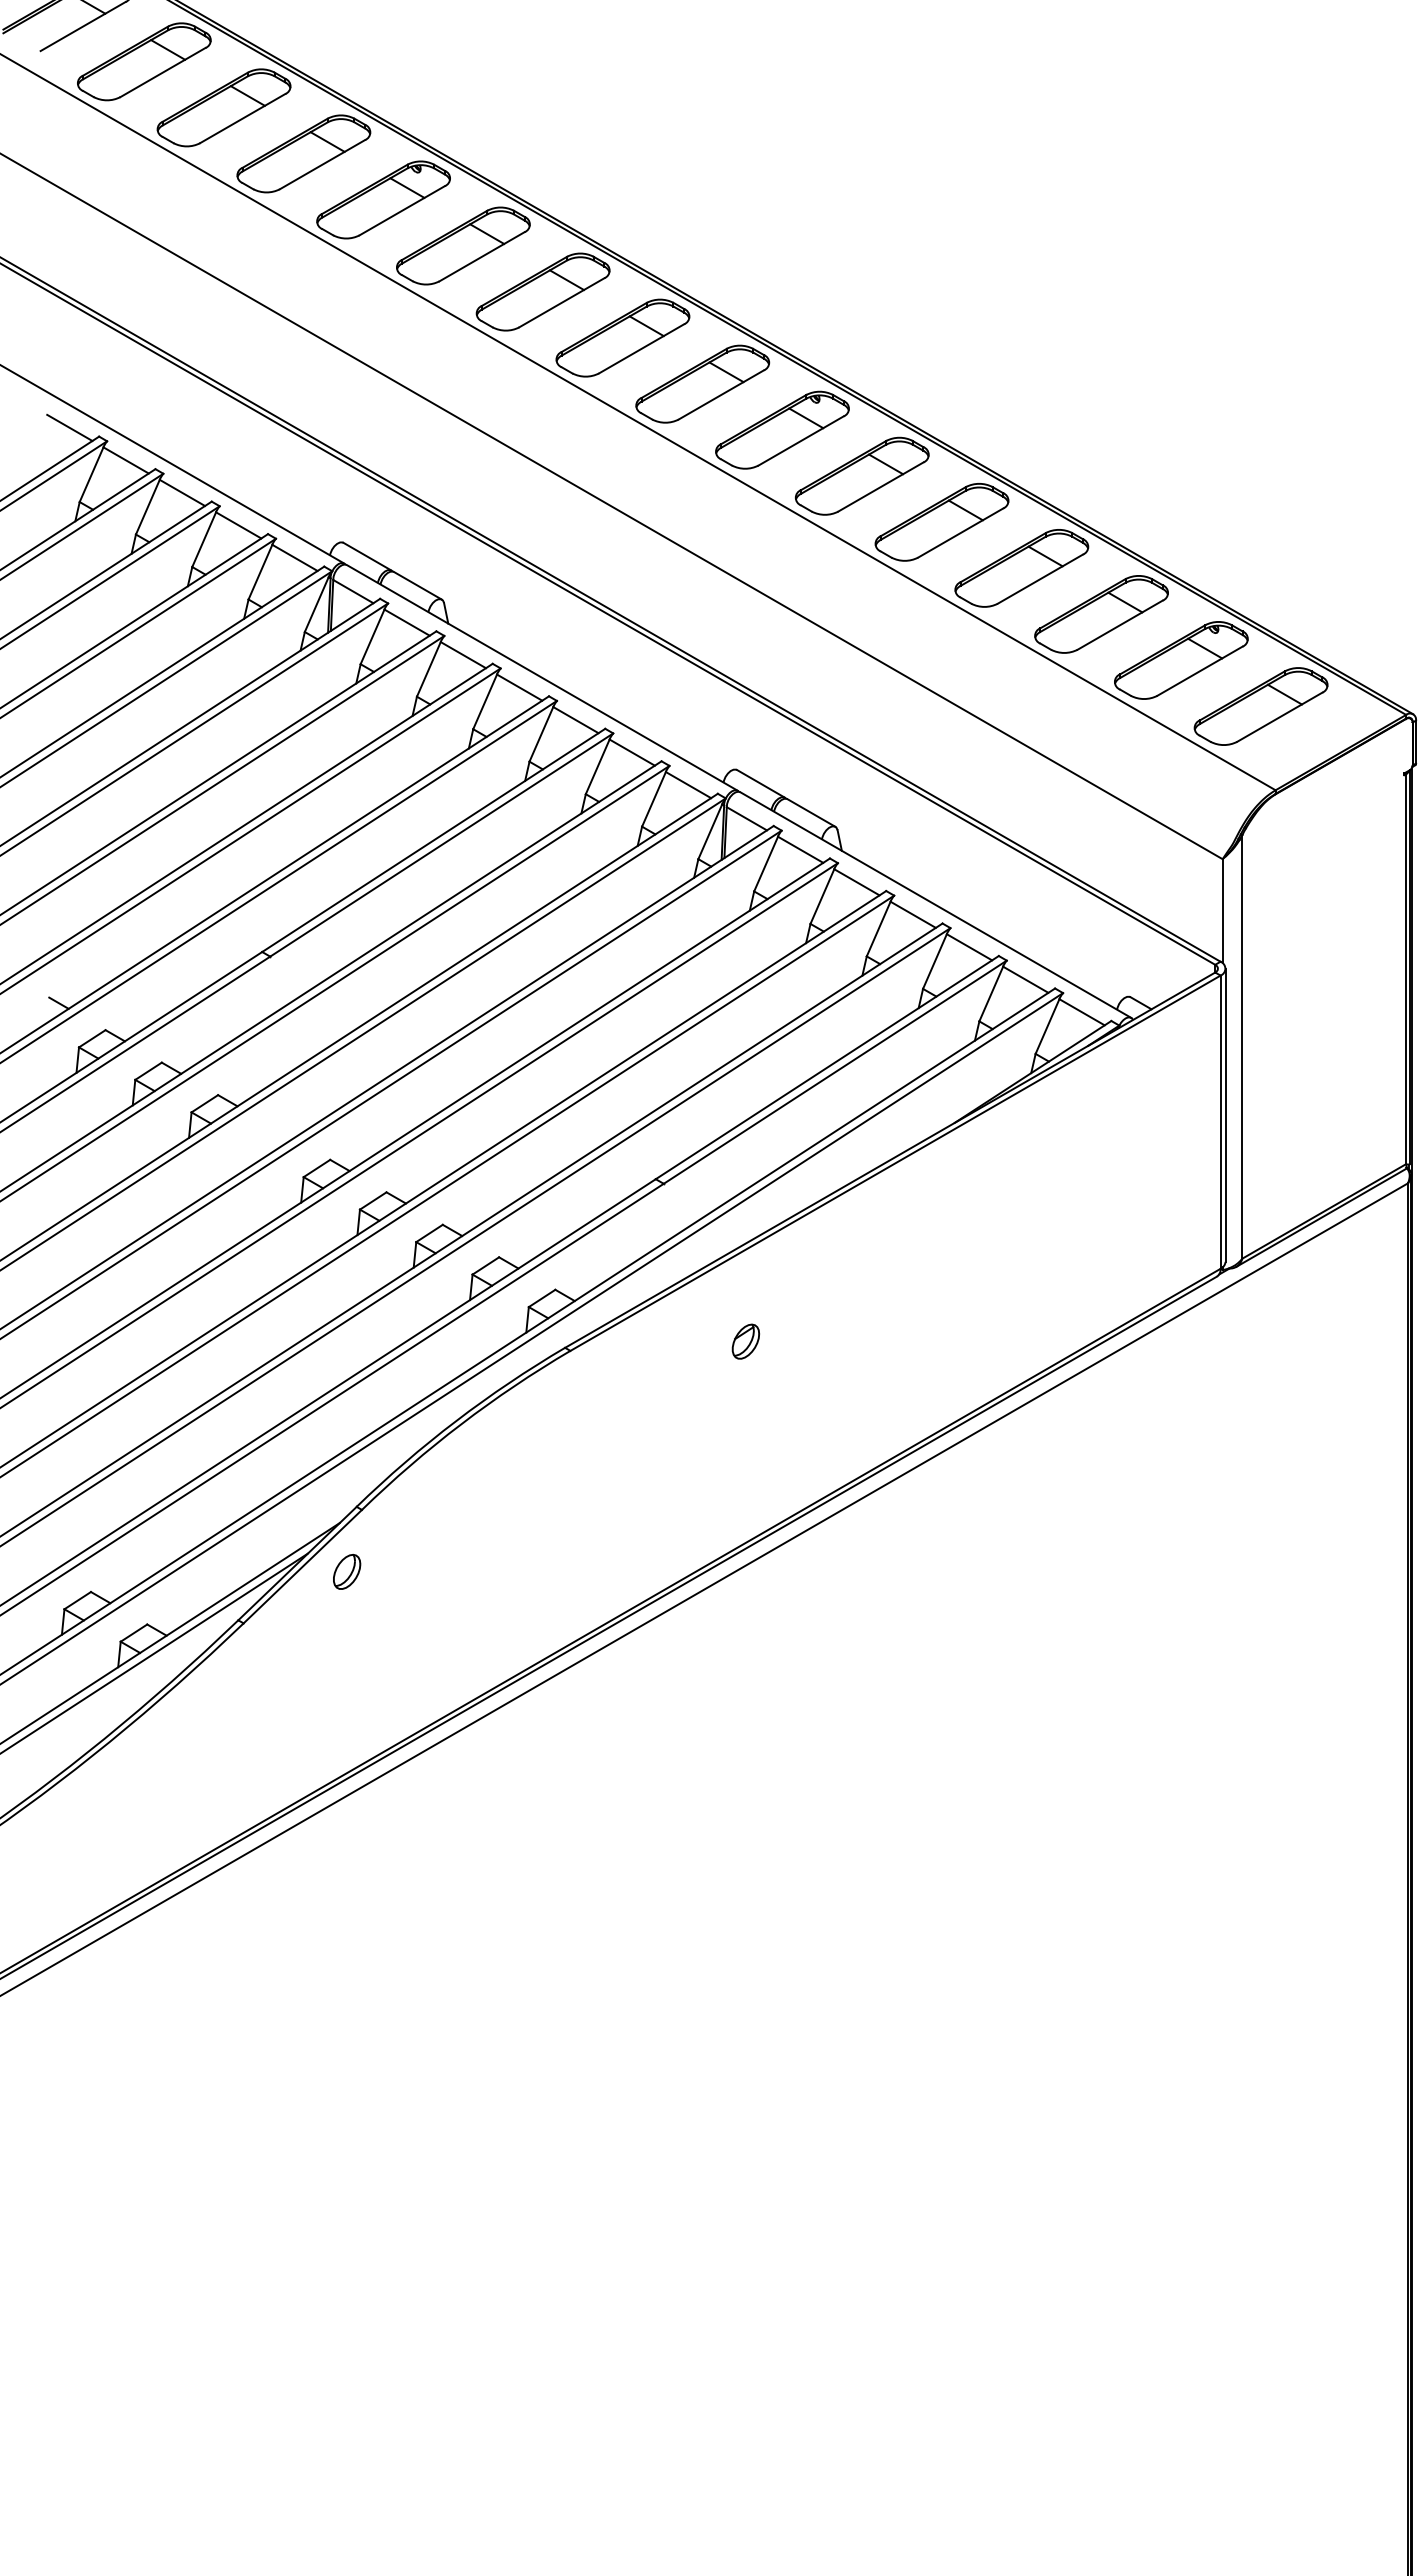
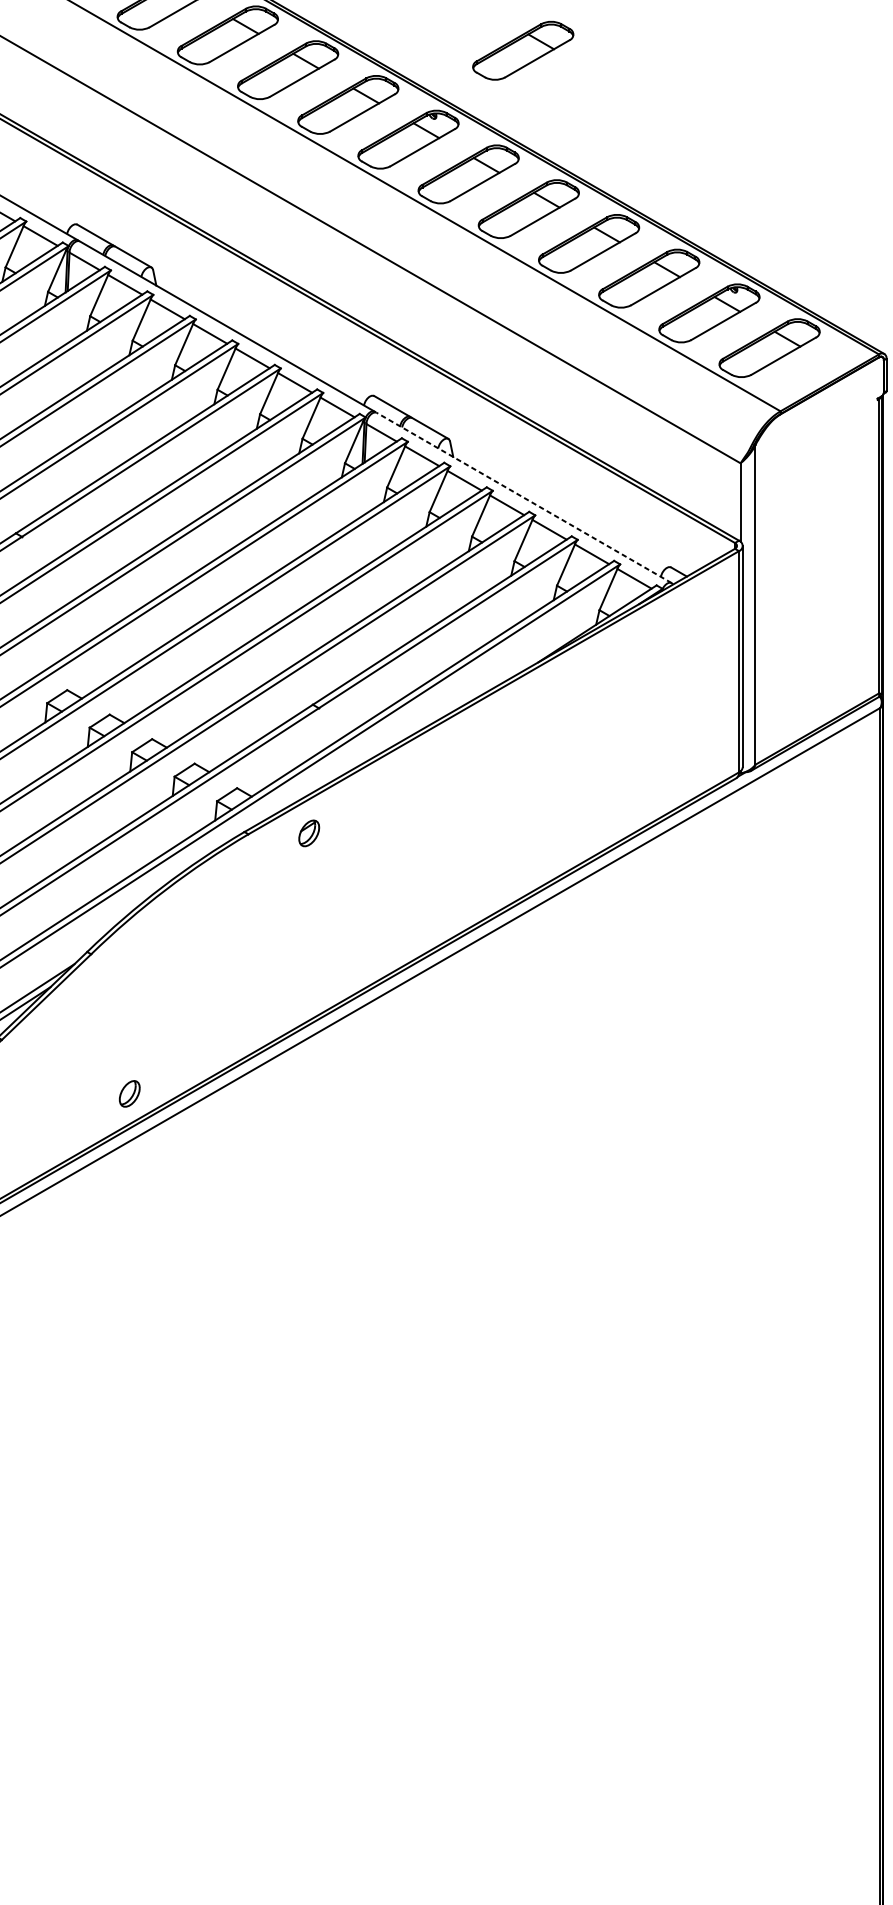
part: (934, 312) -> (523, 50), added
line: (935, 905) -> (523, 498), solid -> dashed
part: (745, 1341) -> (308, 833), moved
part: (347, 1571) -> (130, 1093), moved

